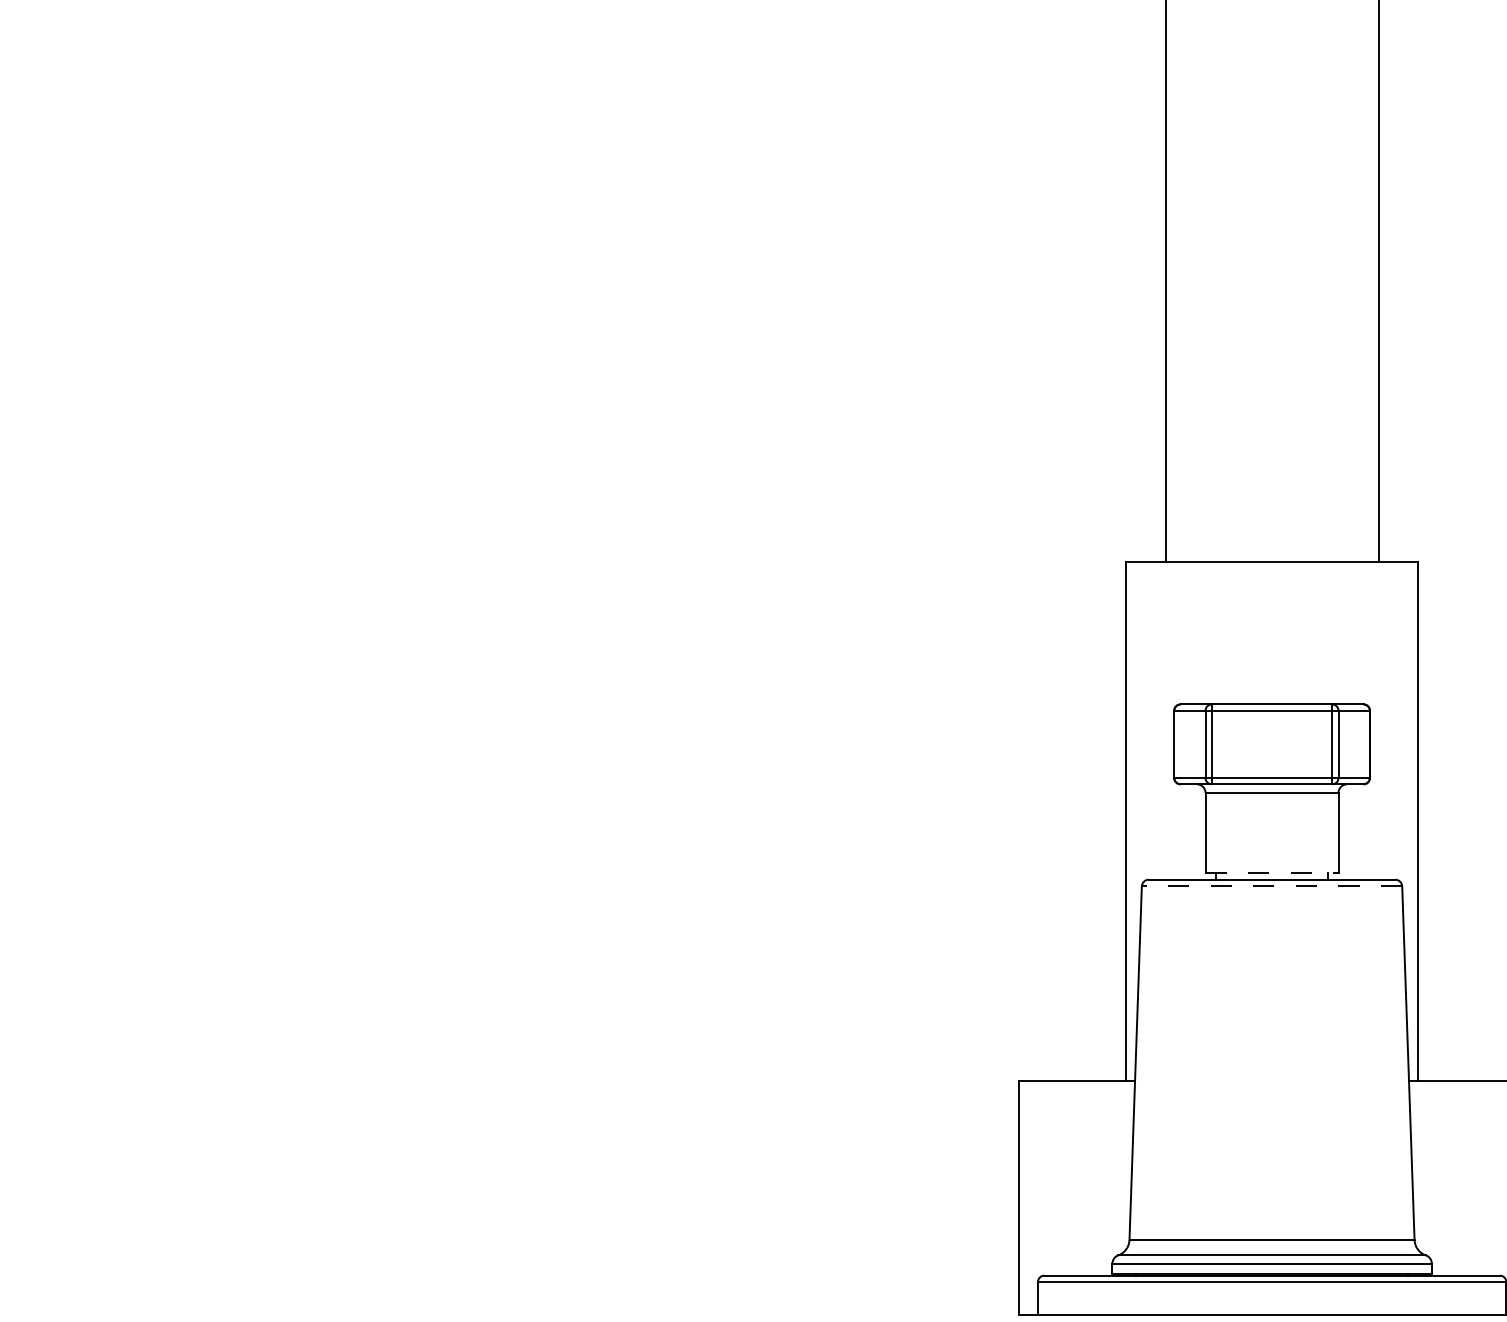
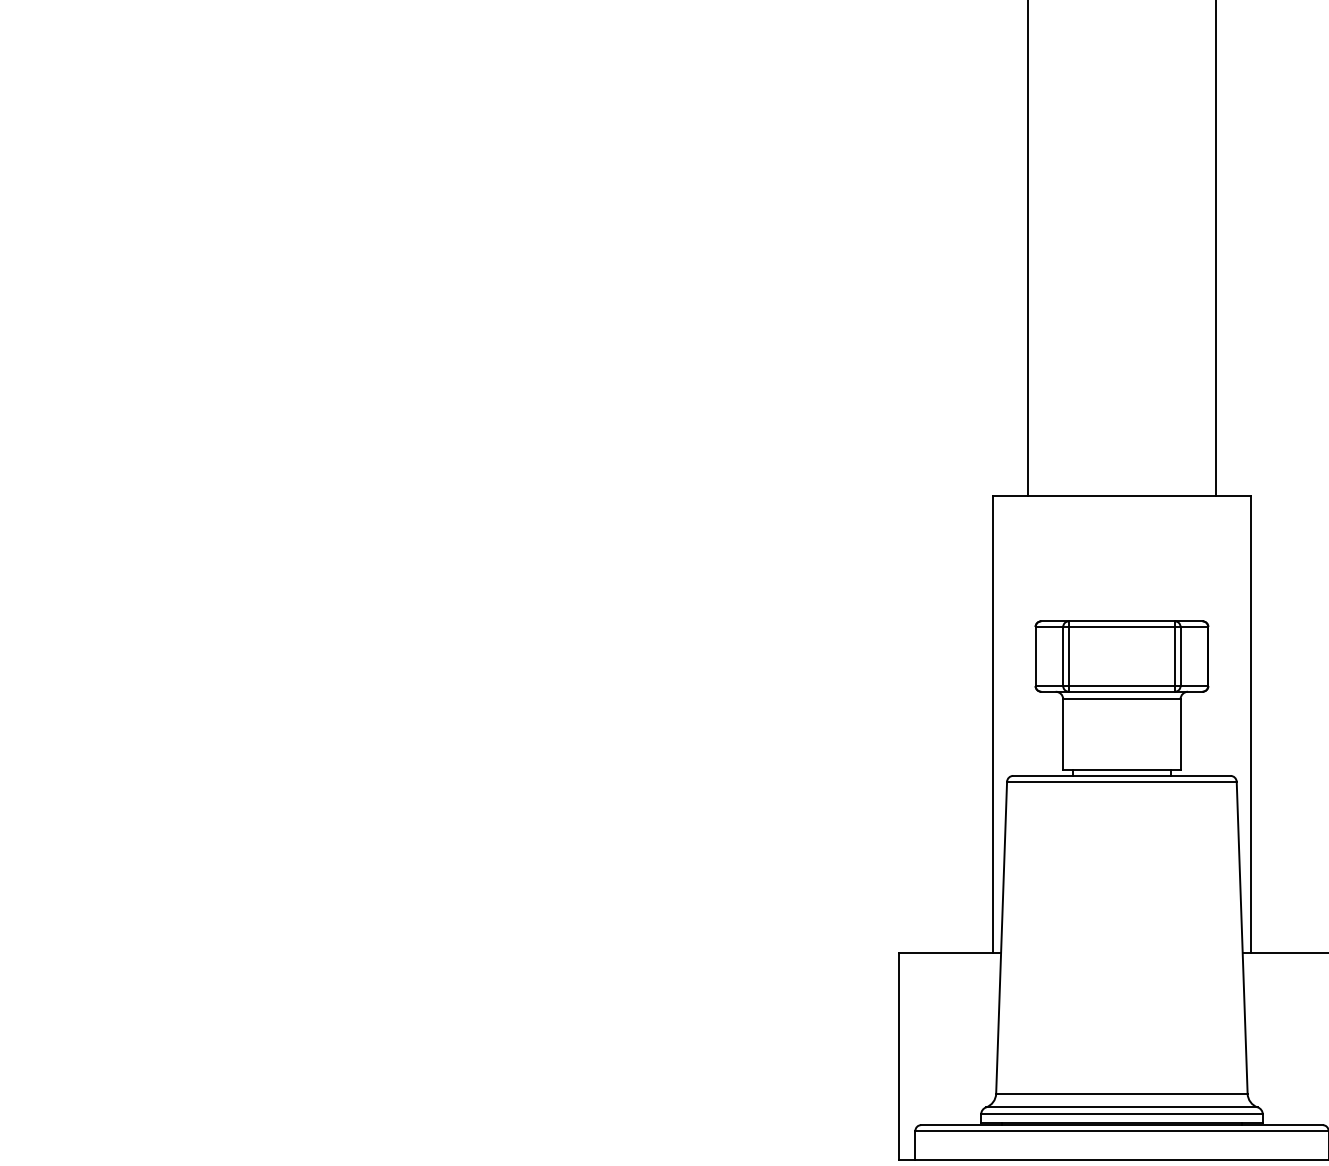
line: (1272, 873) -> (1122, 770), dashed -> solid
line: (1271, 886) -> (1121, 781), dashed -> solid

